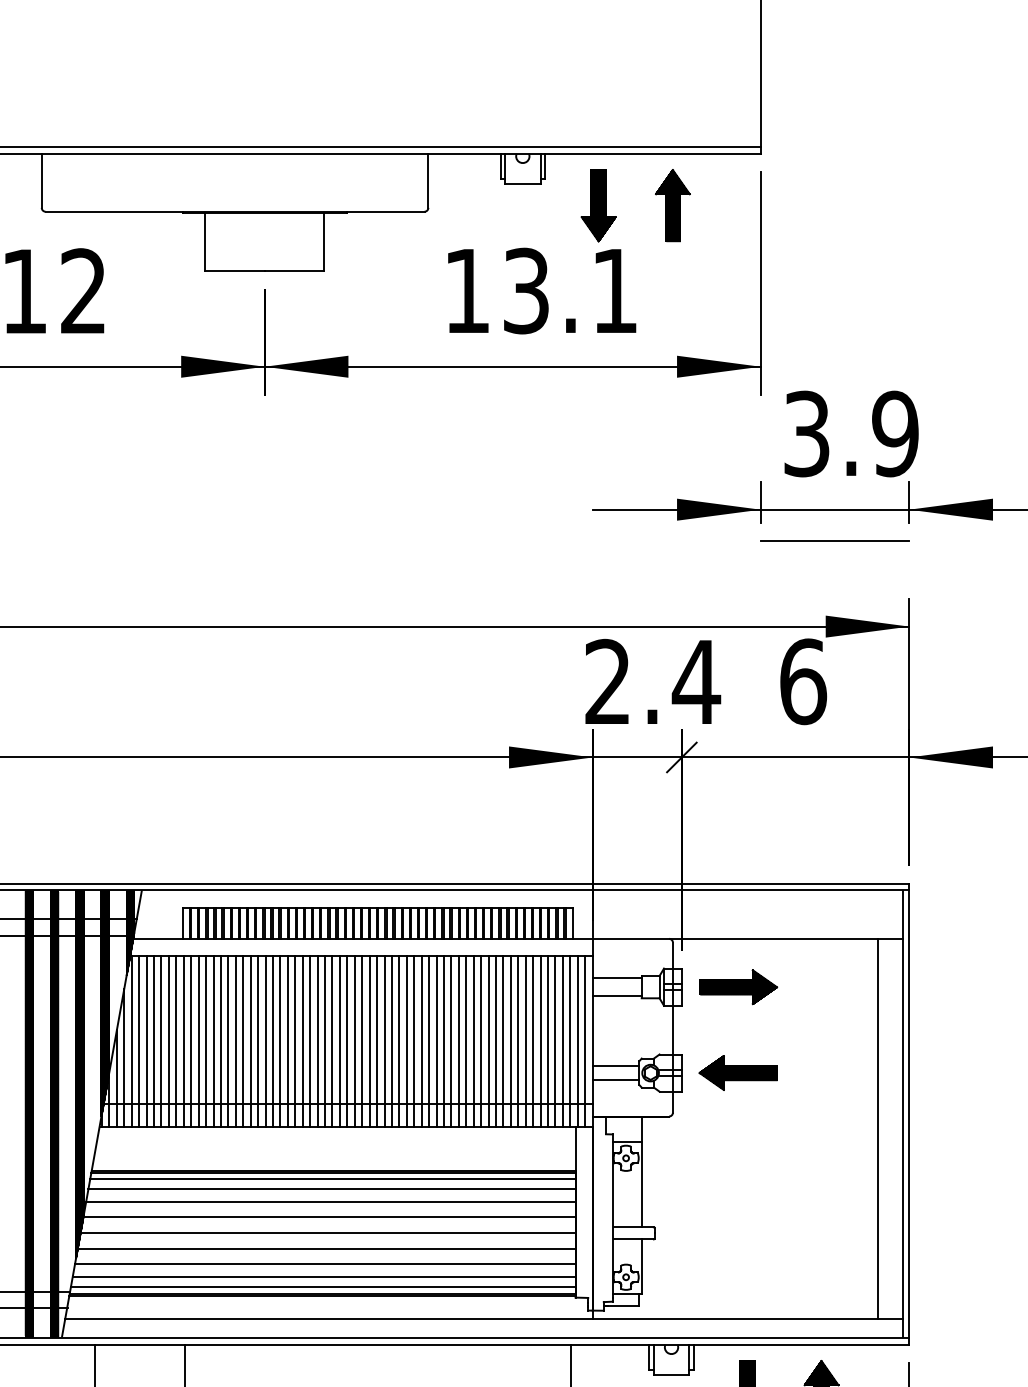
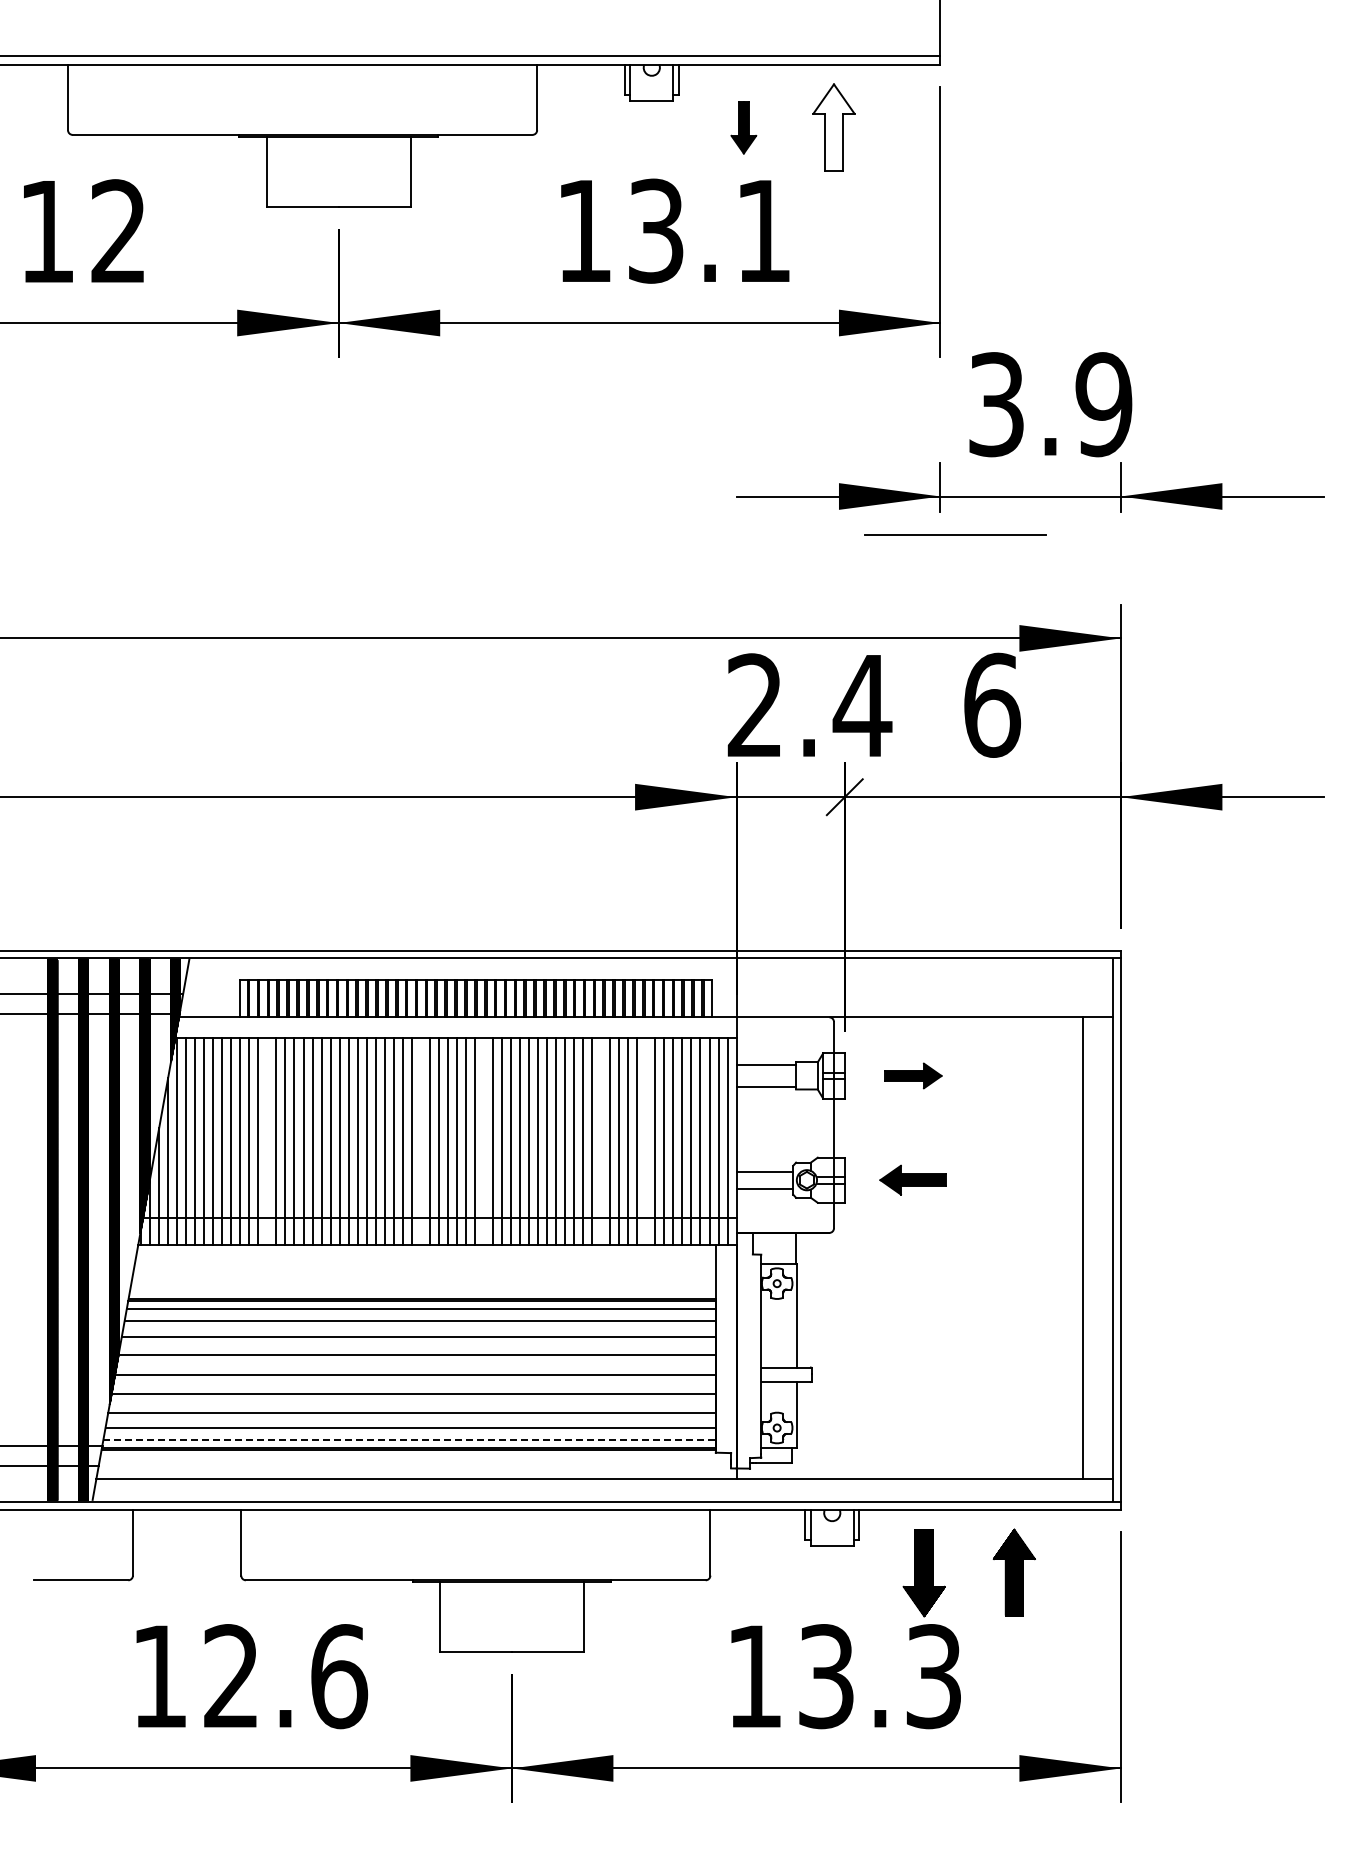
part: (598, 205) -> (743, 127), size x0.6
hatch: (672, 205) -> (833, 127), removed
line: (834, 541) -> (955, 534), moved
part: (738, 986) -> (913, 1075), size x0.6
line: (206, 1041) -> (267, 1141), removed
line: (332, 1041) -> (420, 1141), removed
line: (384, 1041) -> (483, 1141), removed
line: (481, 1041) -> (601, 1141), removed
line: (518, 1041) -> (646, 1141), removed
part: (737, 1072) -> (912, 1179), size x0.7
line: (323, 1287) -> (410, 1440), solid -> dashed

